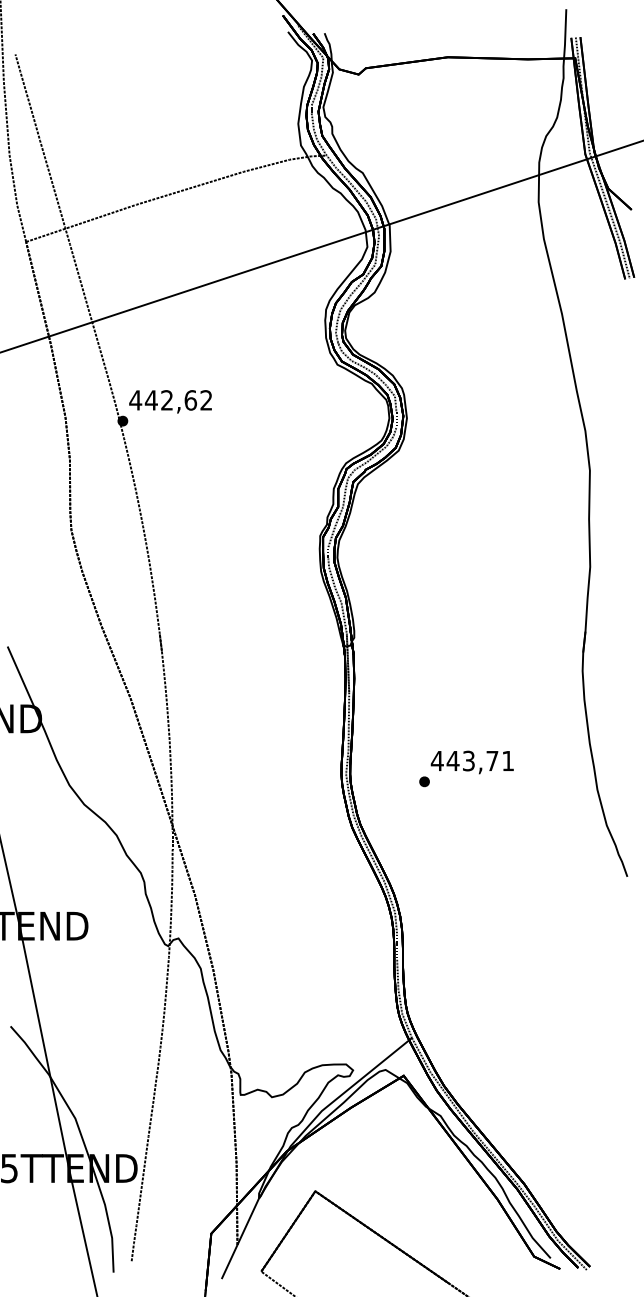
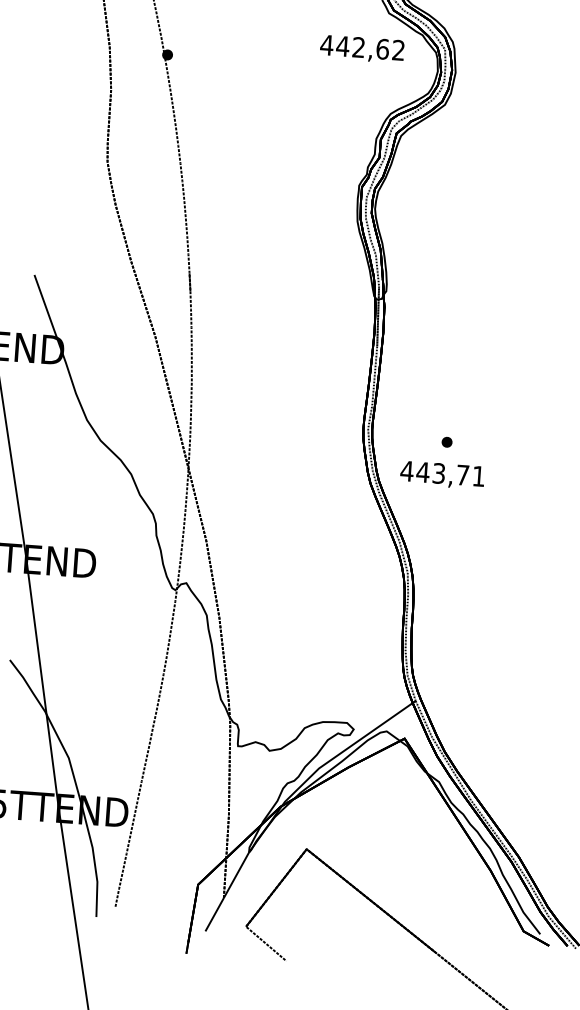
text: (170, 401) -> (362, 48), moved
text: (471, 762) -> (441, 475), moved

